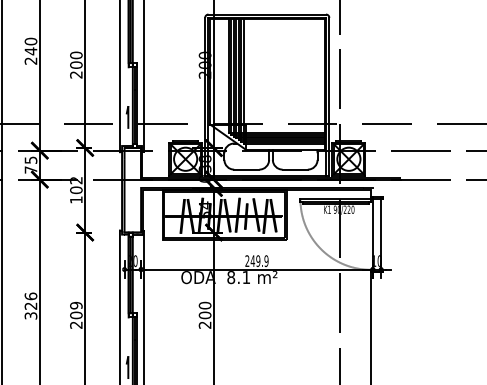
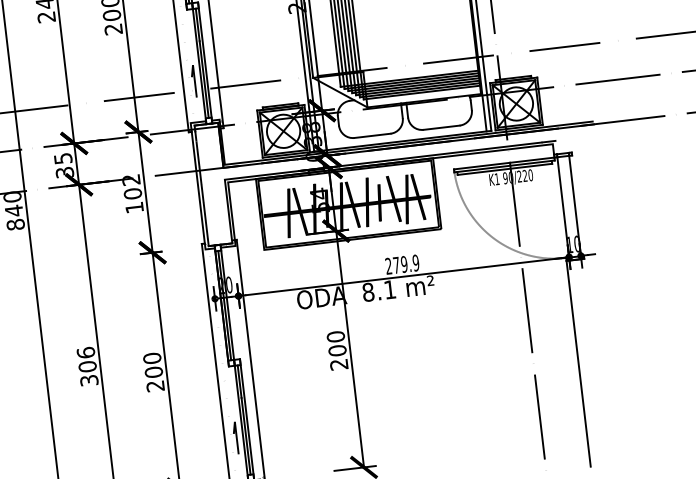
text: (30, 169) -> (64, 171), 75 -> 35
text: (252, 260) -> (395, 264), 249.9 -> 279.9
text: (30, 305) -> (86, 365), 326 -> 306
text: (76, 305) -> (152, 358), 209 -> 200

